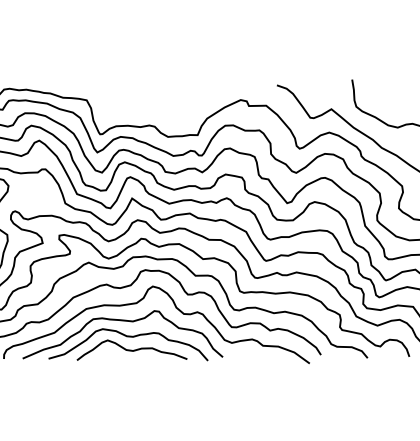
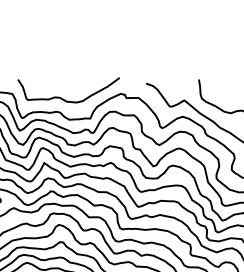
curve: (158, 106) -> (62, 98), added

